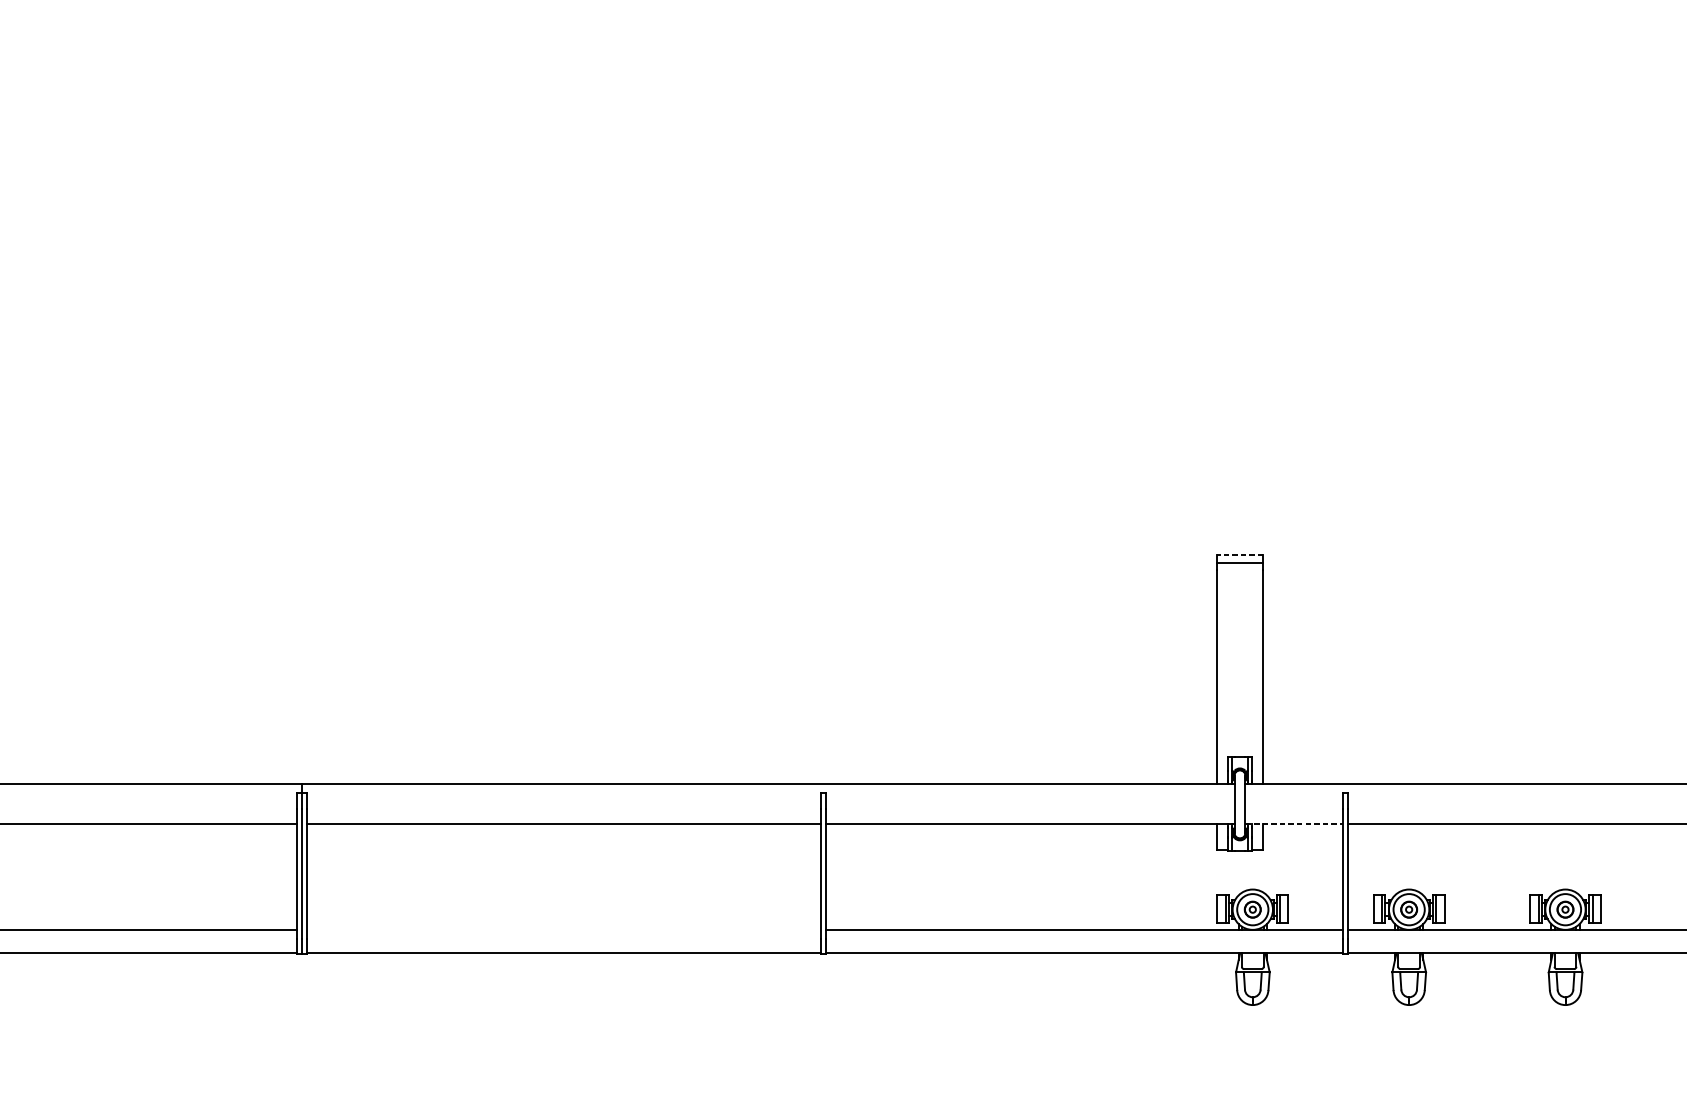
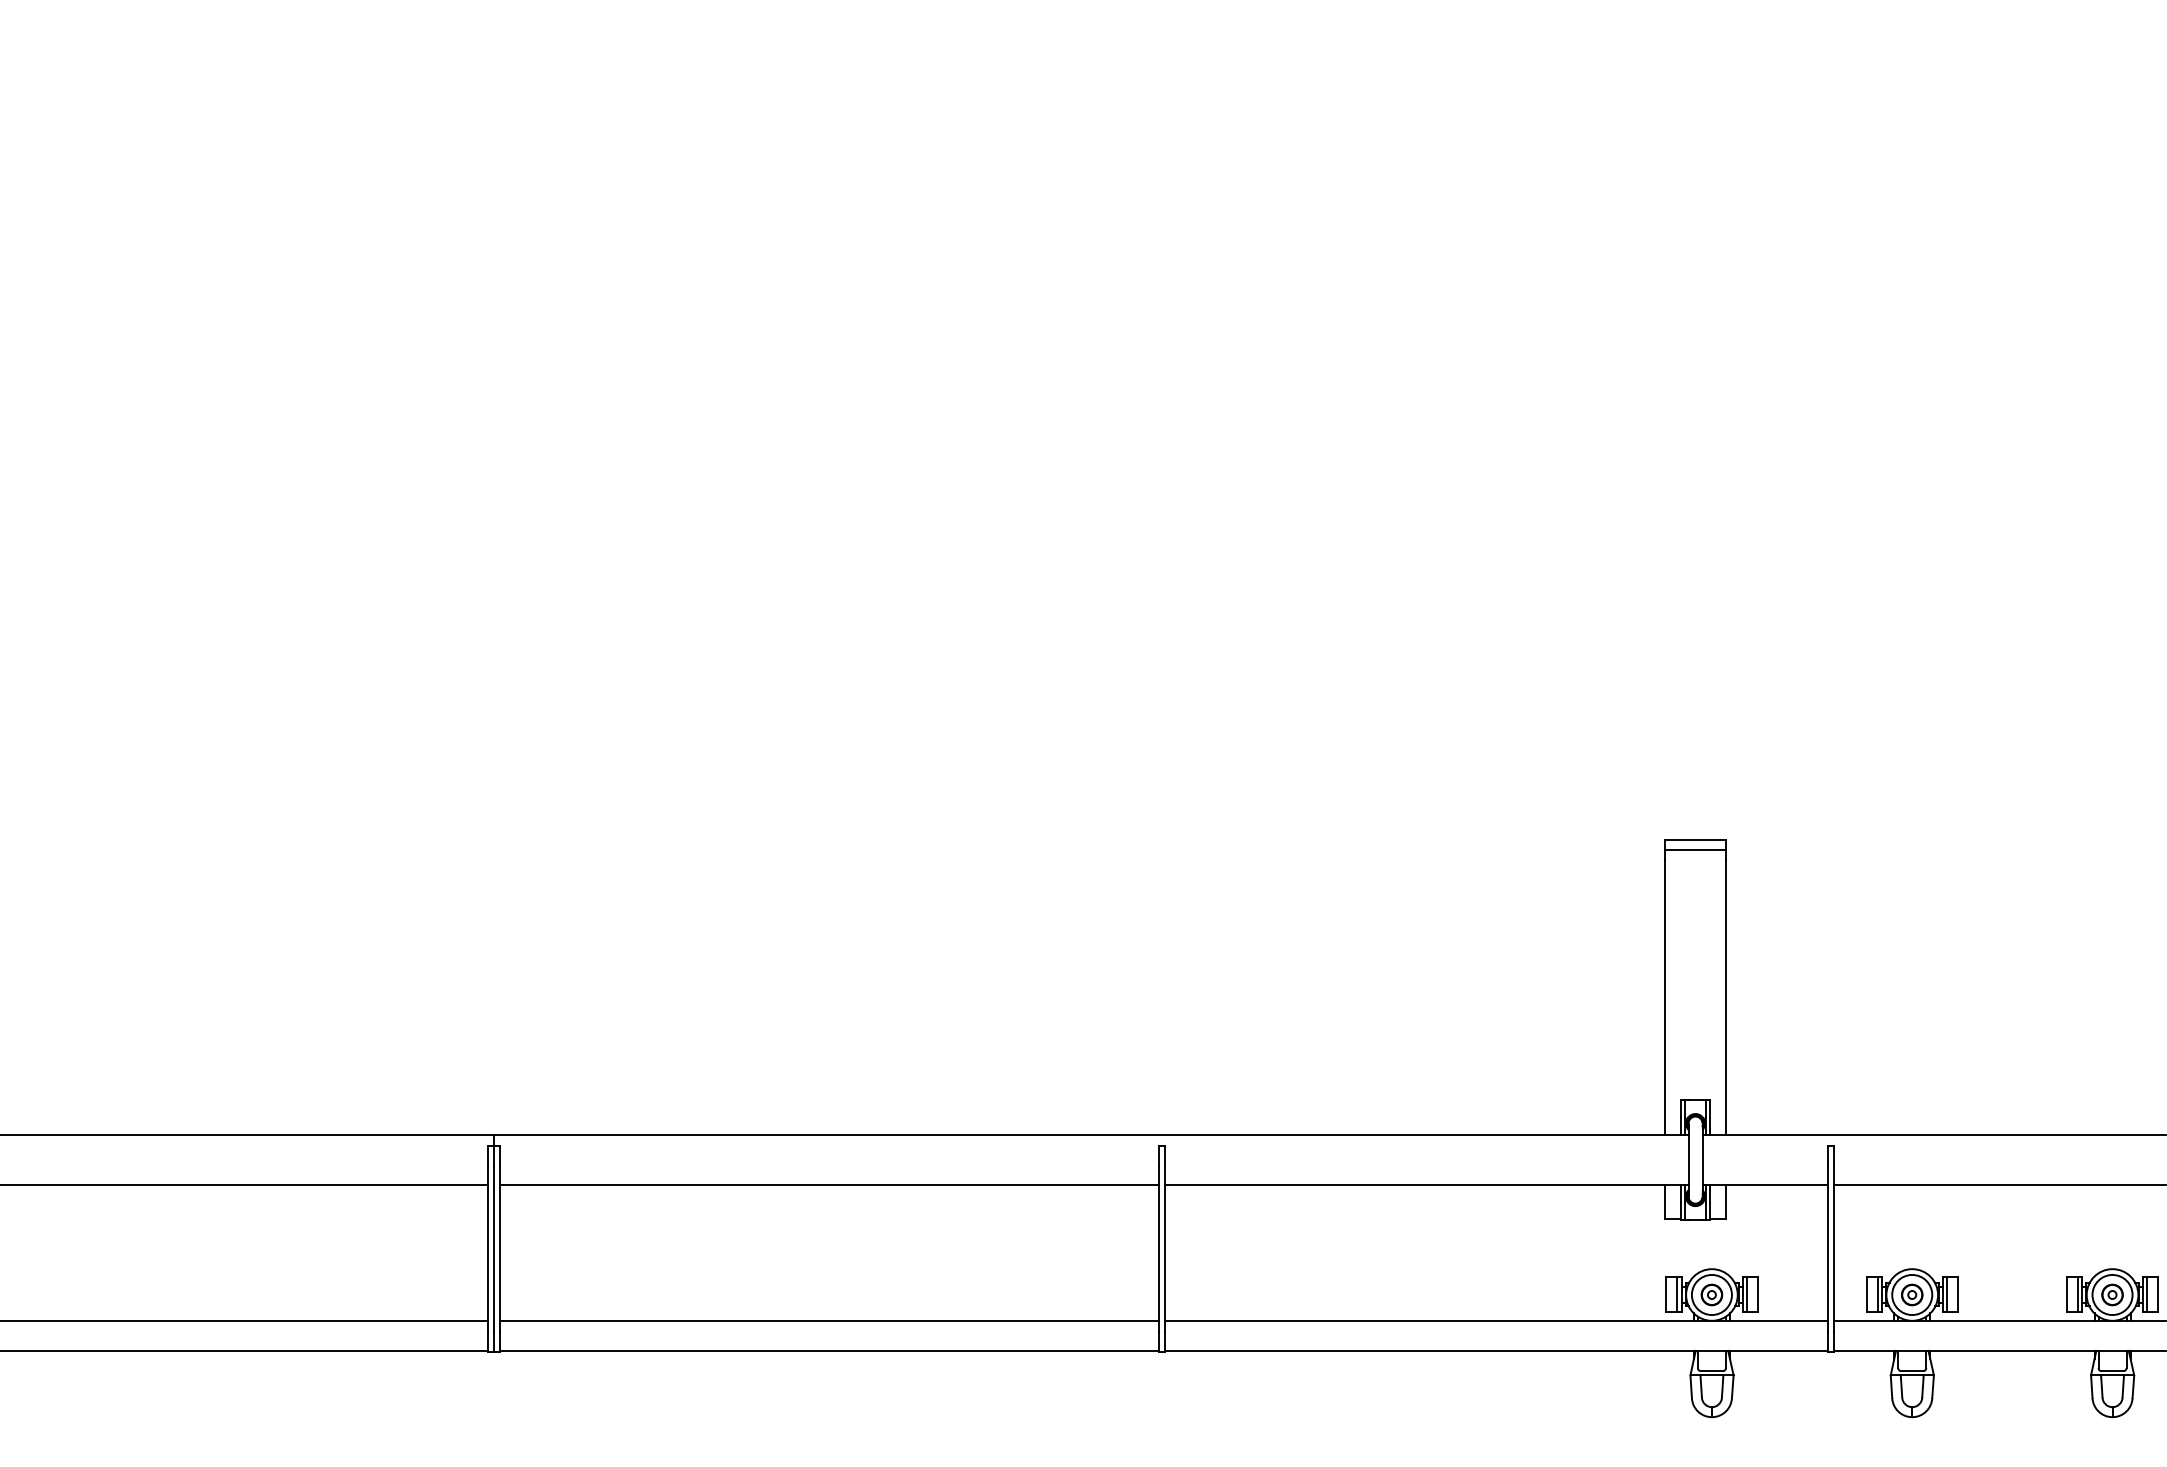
line: (1239, 554) -> (1695, 840), dashed -> solid
line: (1294, 824) -> (1765, 1185), dashed -> solid
line: (563, 929) -> (828, 1320), added

